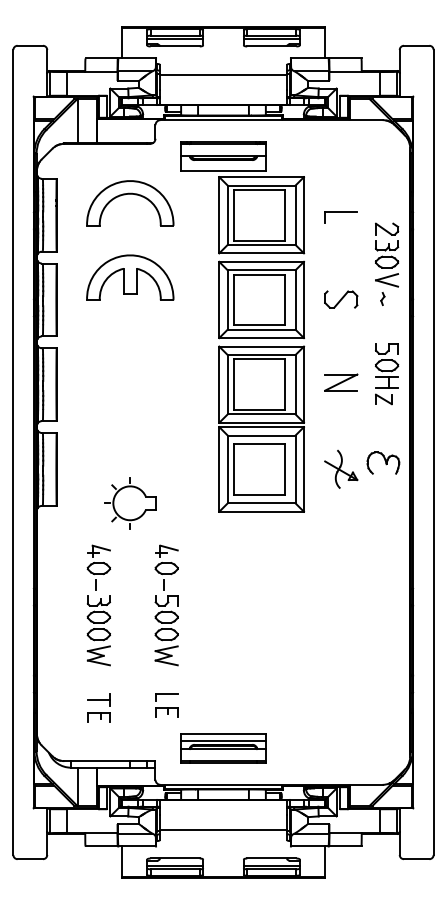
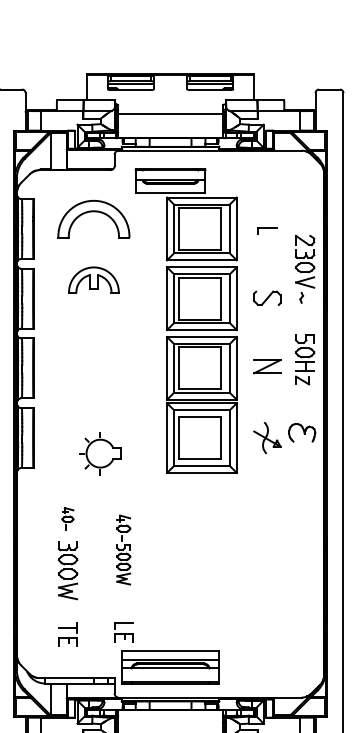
part: (340, 217) -> (266, 230), size x0.7
part: (130, 277) -> (94, 280), size x0.7
part: (130, 503) -> (100, 453), moved
part: (98, 567) -> (67, 518), size x0.6
part: (166, 605) -> (123, 550), size x0.7
part: (223, 748) -> (170, 667), size x1.4

